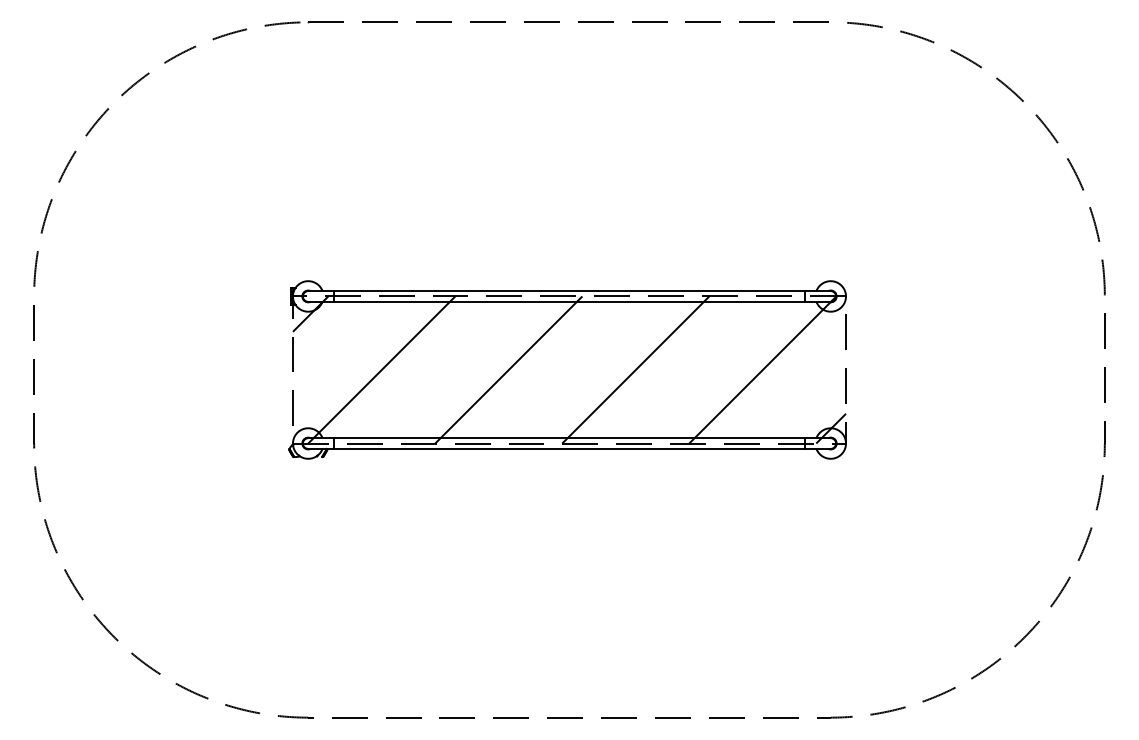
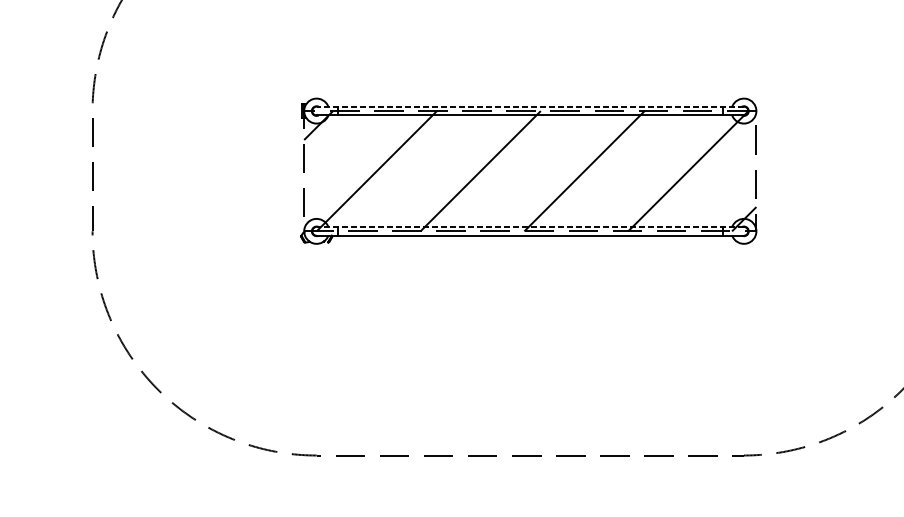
line: (569, 291) -> (530, 107), solid -> dashed
line: (569, 438) -> (530, 227), solid -> dashed

